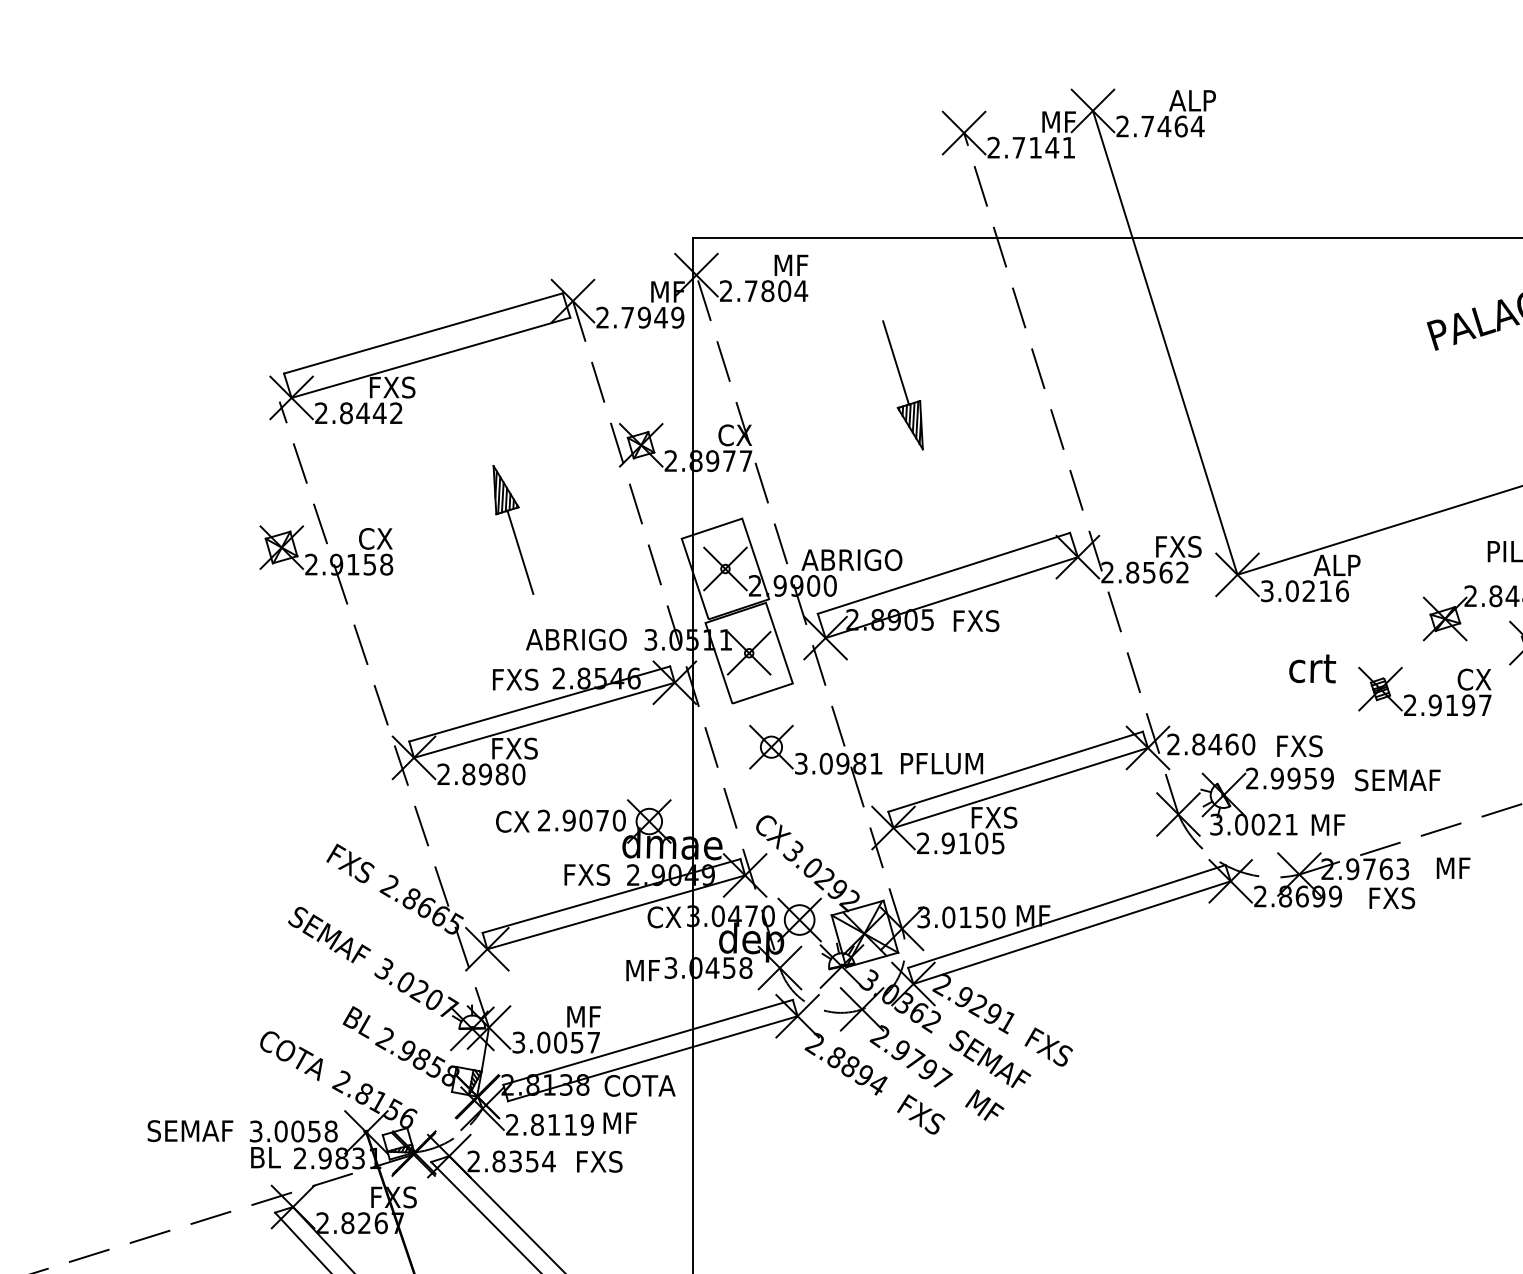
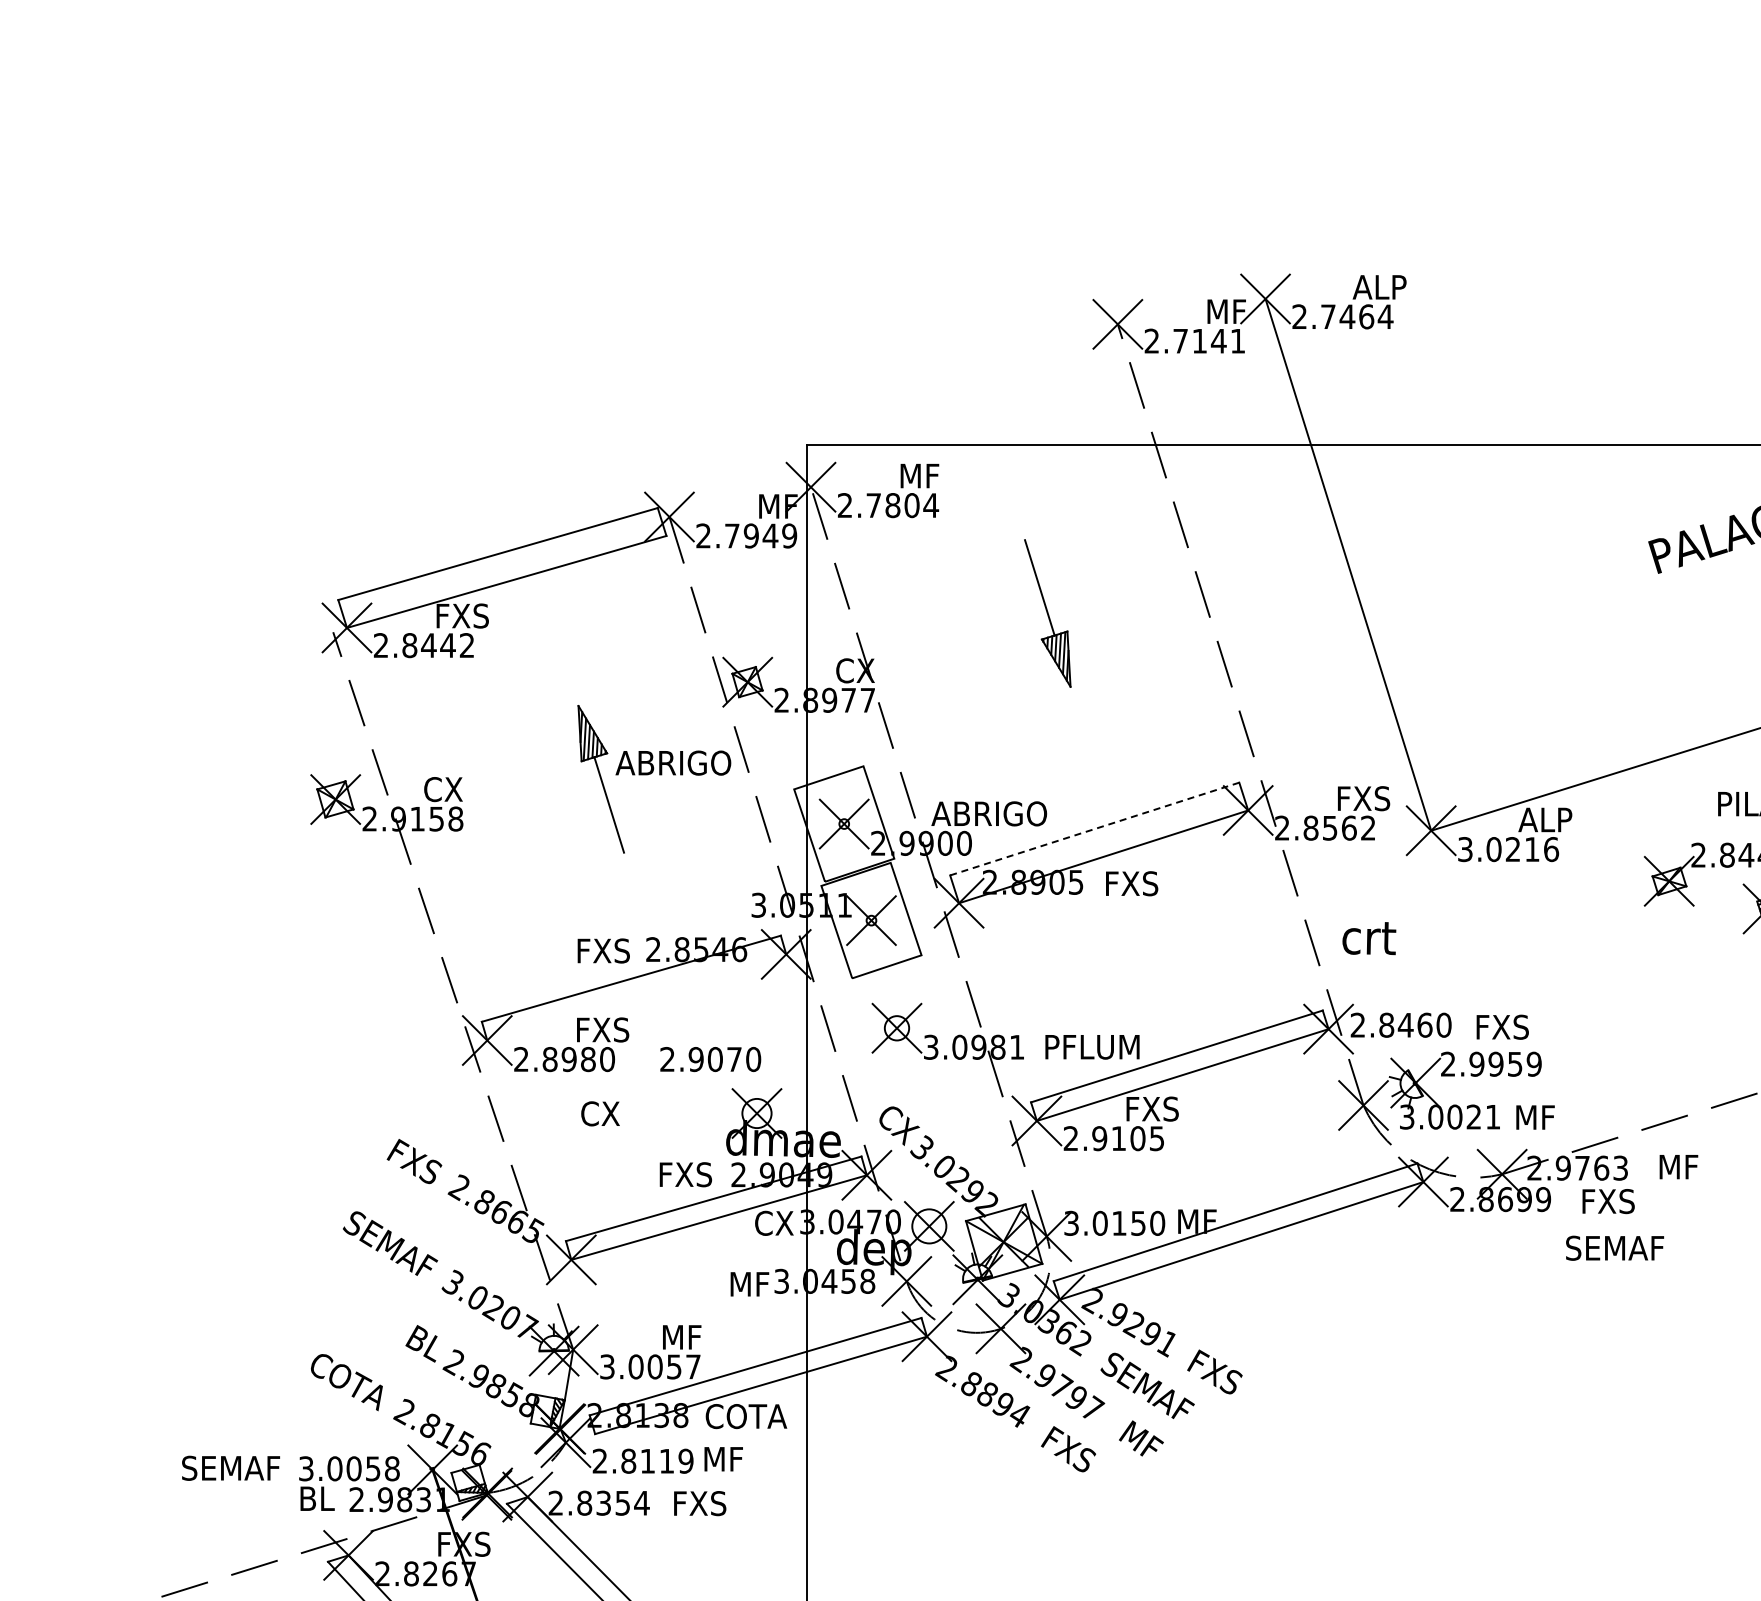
line: (943, 573) -> (1094, 829), solid -> dashed
text: (576, 639) -> (673, 762), moved
text: (1312, 668) -> (1369, 938), moved
part: (1430, 695) -> (1652, 969), removed
line: (544, 720) -> (636, 997), removed
text: (1397, 779) -> (1614, 1247), moved
text: (581, 820) -> (710, 1059), moved

